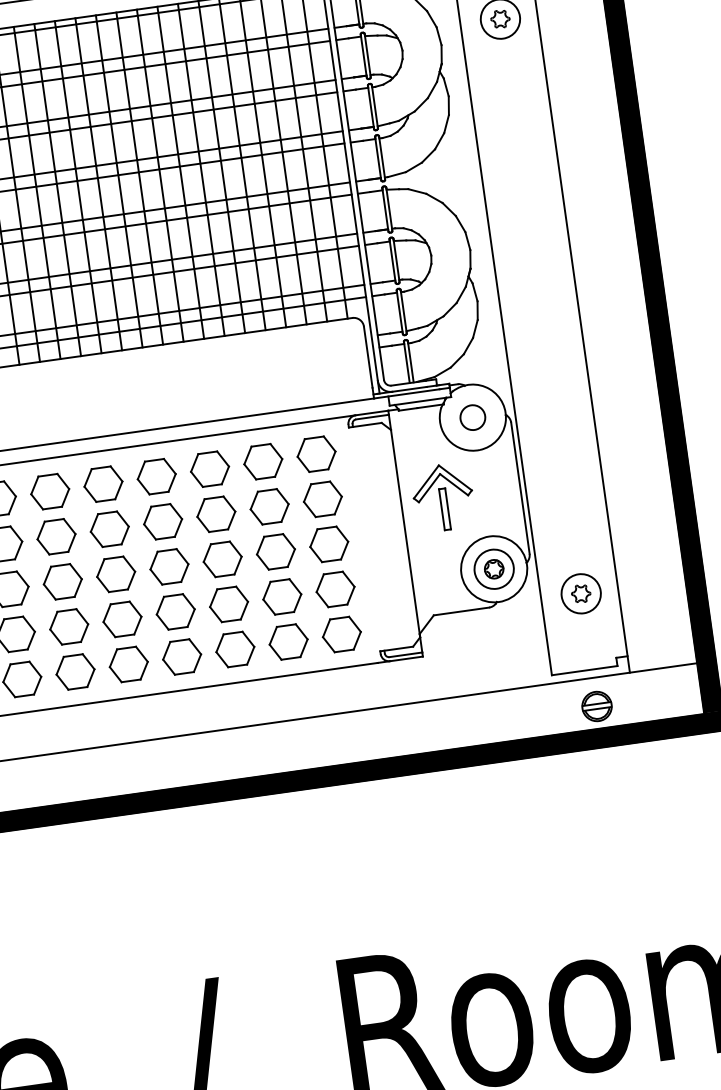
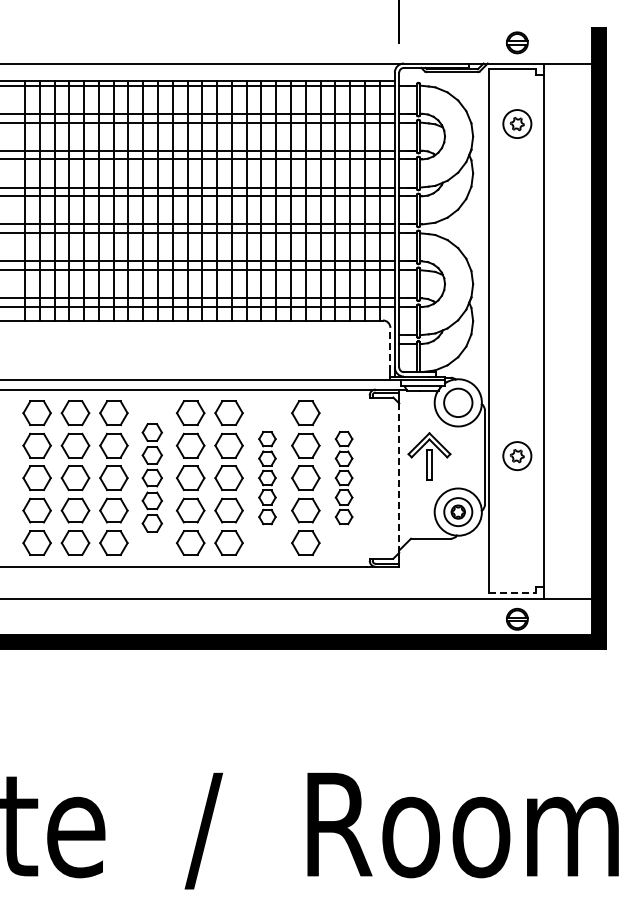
line: (368, 356) -> (390, 349), solid -> dashed
circle: (473, 417) -> (458, 402), size x1.6
line: (406, 534) -> (399, 478), solid -> dashed
part: (328, 543) -> (343, 477), size x0.6
part: (222, 558) -> (267, 477), size x0.6
part: (63, 580) -> (152, 477), size x0.7
part: (581, 592) -> (517, 455), moved
line: (585, 670) -> (512, 592), solid -> dashed

